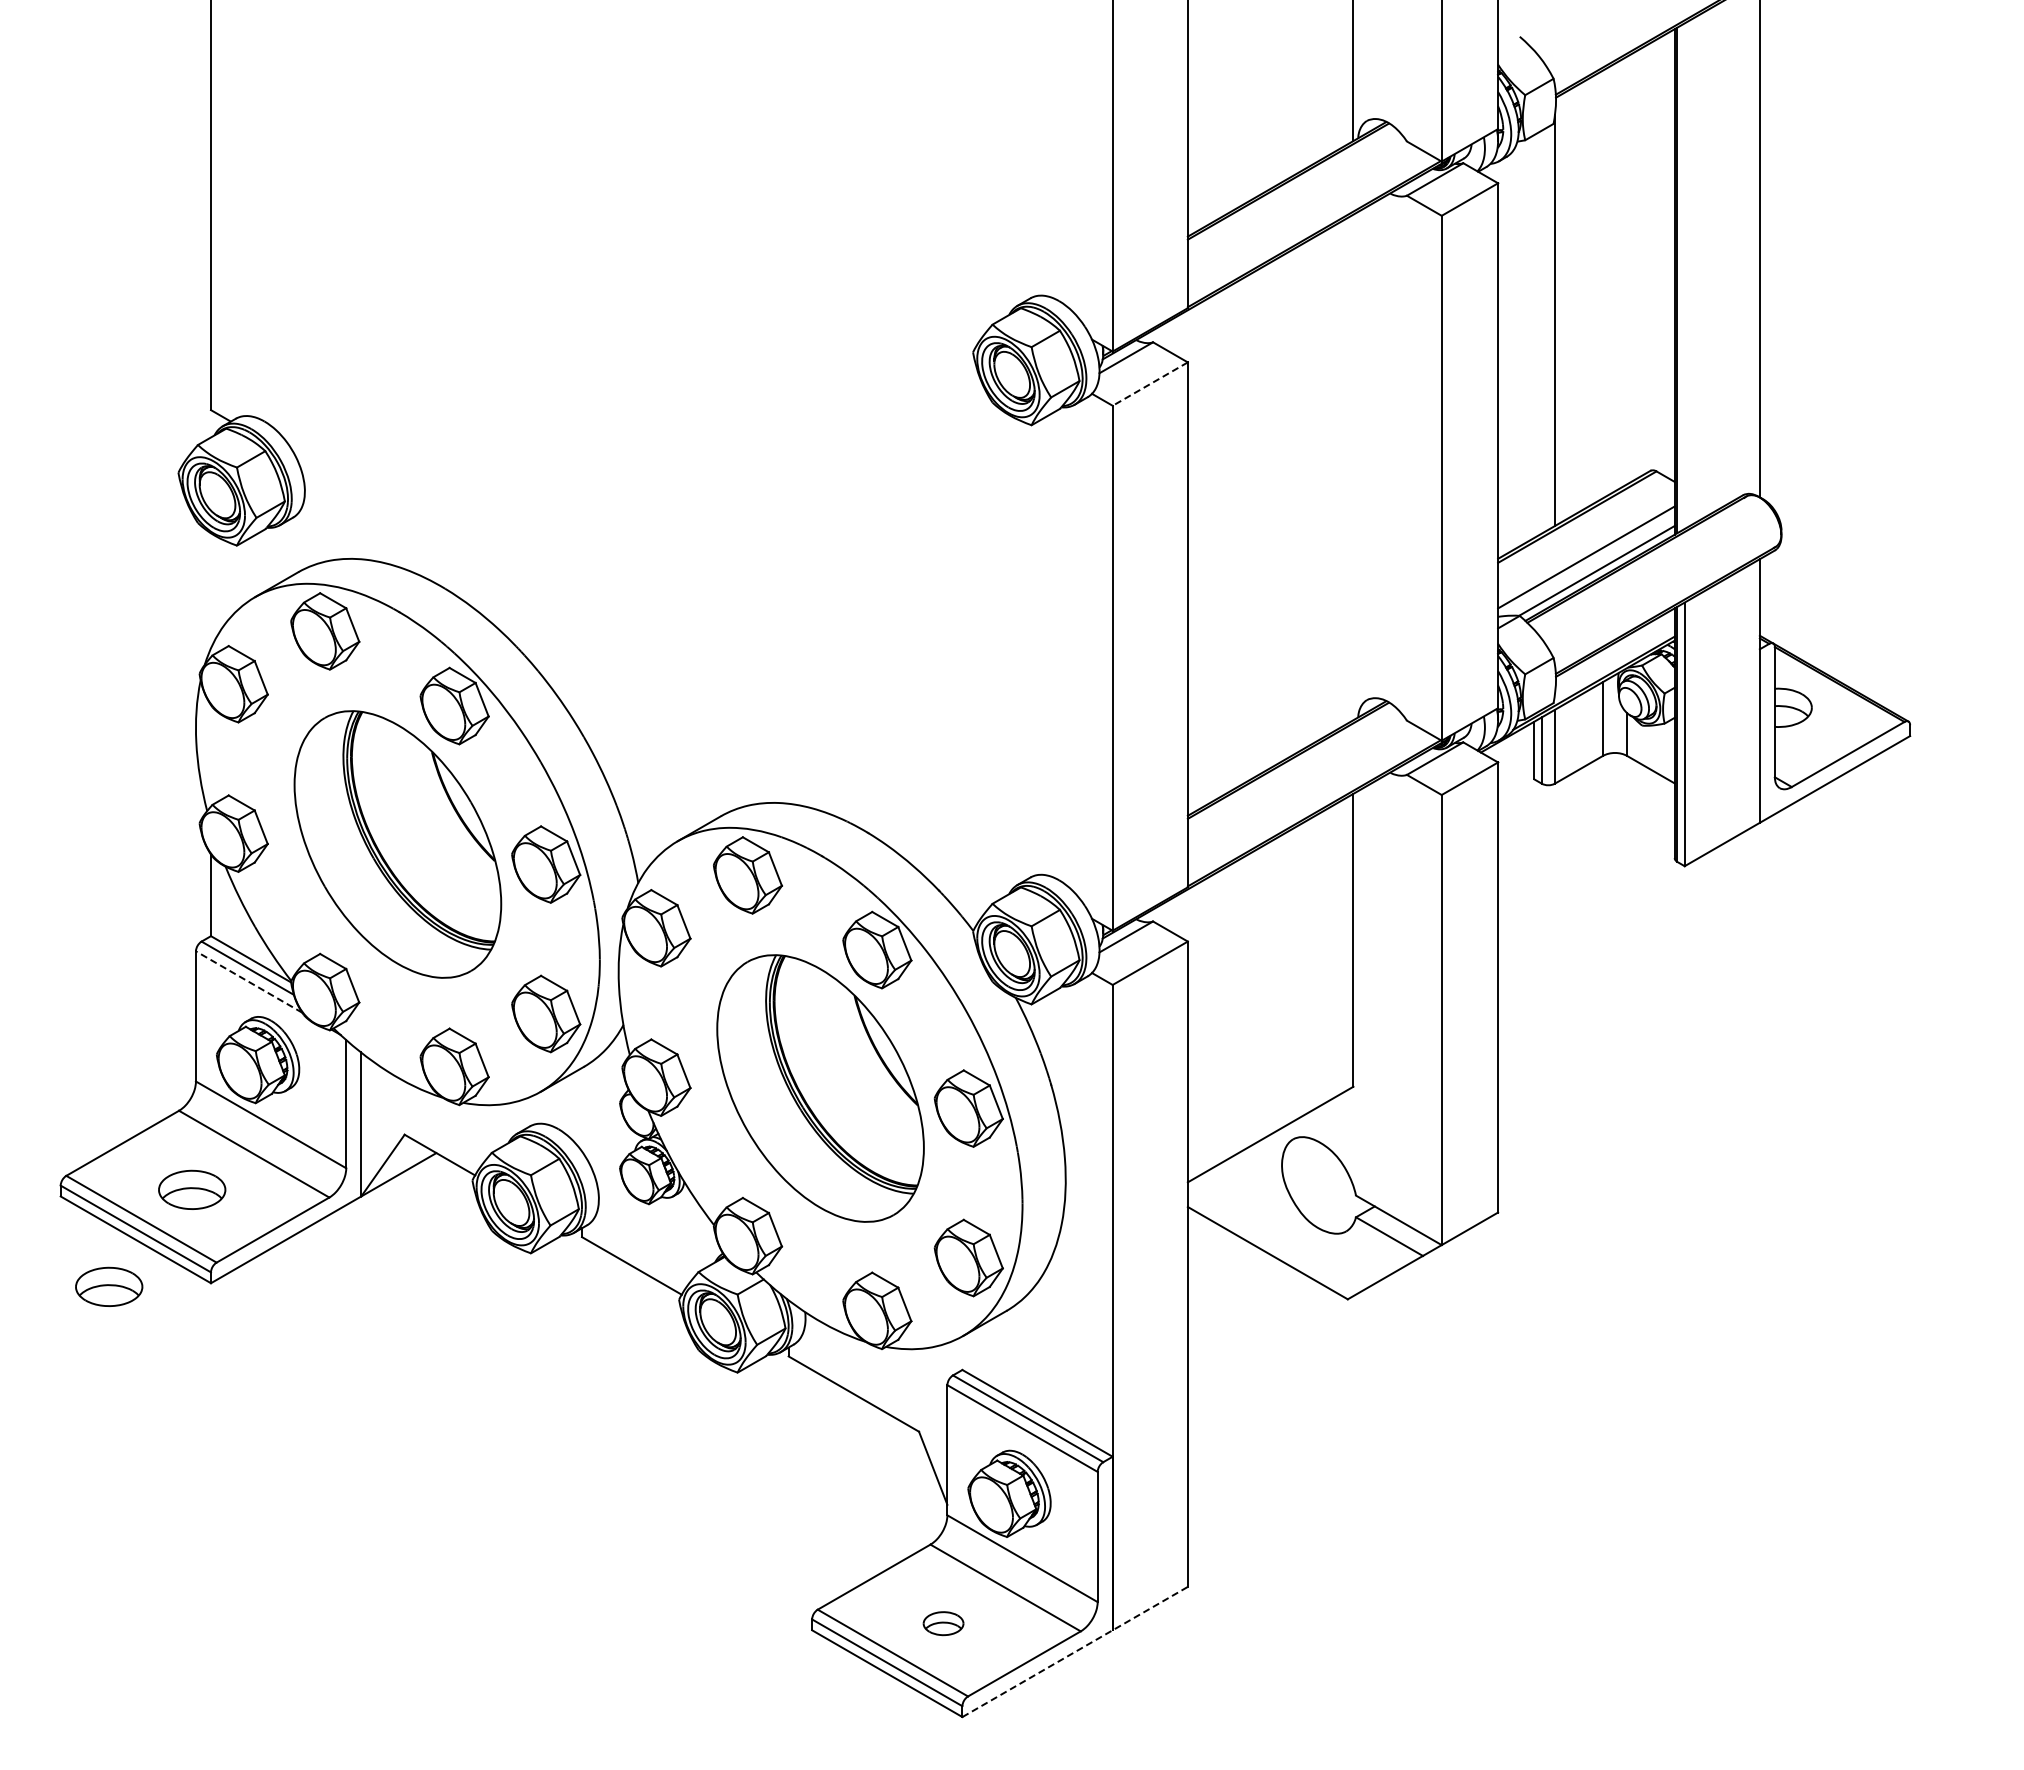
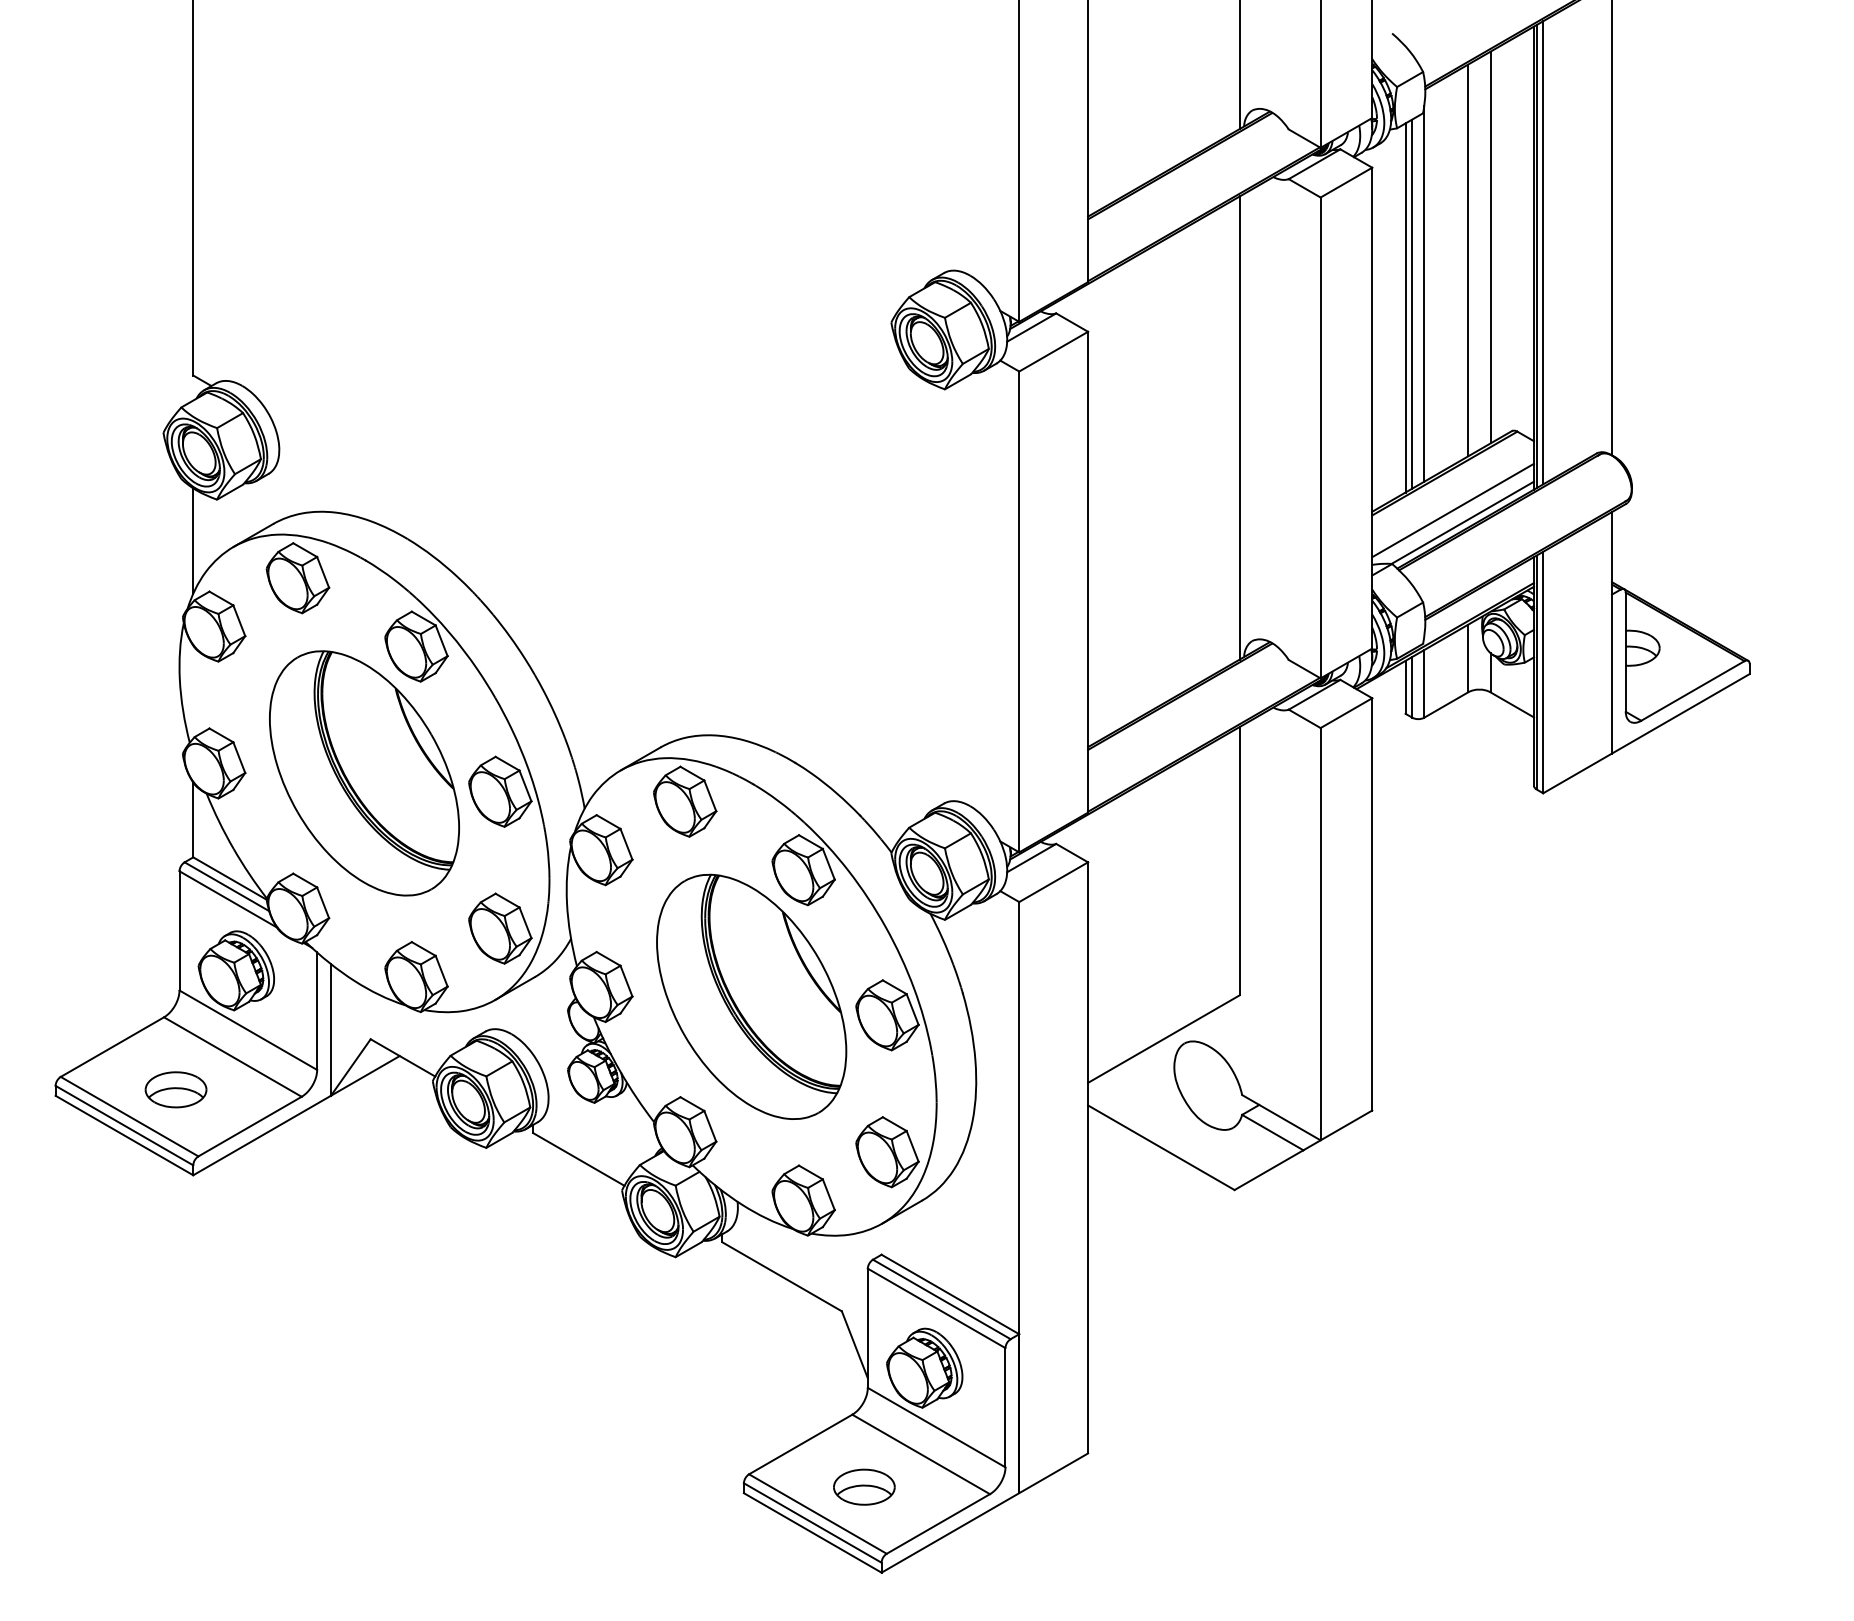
line: (1627, 270) -> (1490, 247), added
line: (1684, 275) -> (1543, 252), added
line: (1602, 284) -> (1467, 260), added
line: (1541, 331) -> (1412, 303), added
line: (1534, 335) -> (1405, 307), added
line: (1149, 384) -> (1052, 352), dashed -> solid
line: (1353, 467) -> (1239, 428), added
line: (211, 590) -> (193, 540), added
line: (248, 981) -> (227, 898), dashed -> solid
part: (109, 1286) -> (100, 1178), removed
part: (943, 1623) -> (864, 1486), size x1.67
line: (1075, 1651) -> (985, 1512), dashed -> solid

